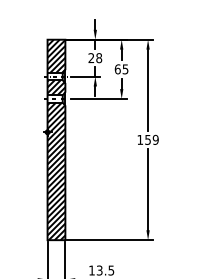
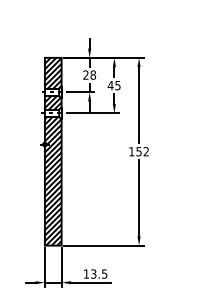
text: (117, 69) -> (110, 85), 65 -> 45
text: (156, 139) -> (146, 151), 159 -> 152

